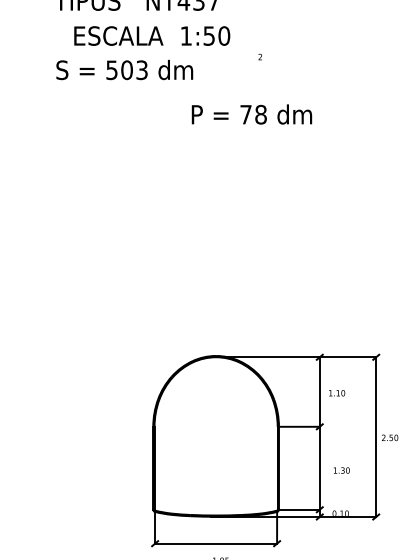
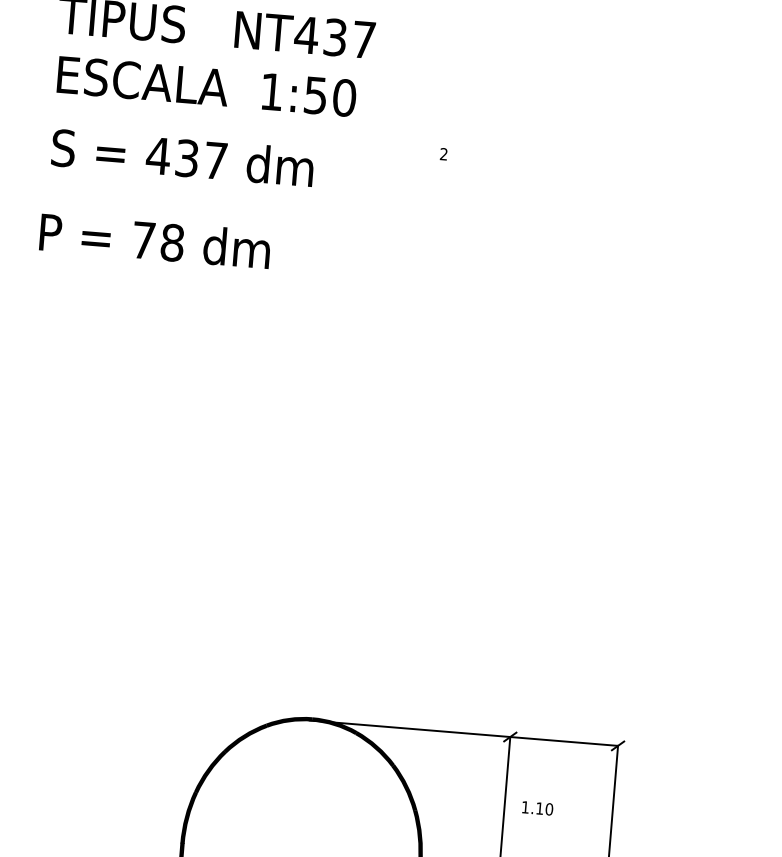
text: (152, 35) -> (207, 85), moved
text: (126, 70) -> (186, 158), 503 -> 437
text: (251, 114) -> (154, 240), moved

